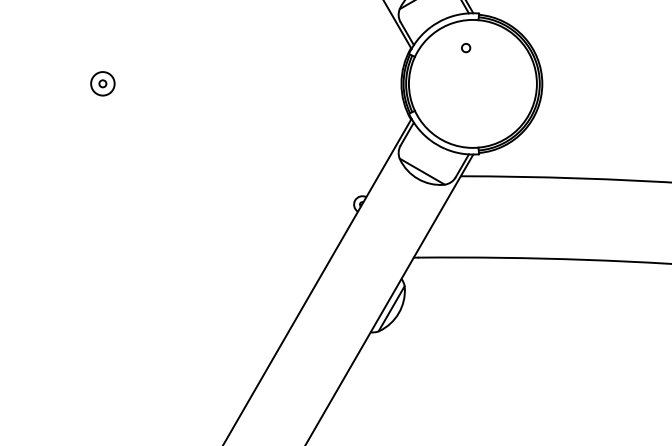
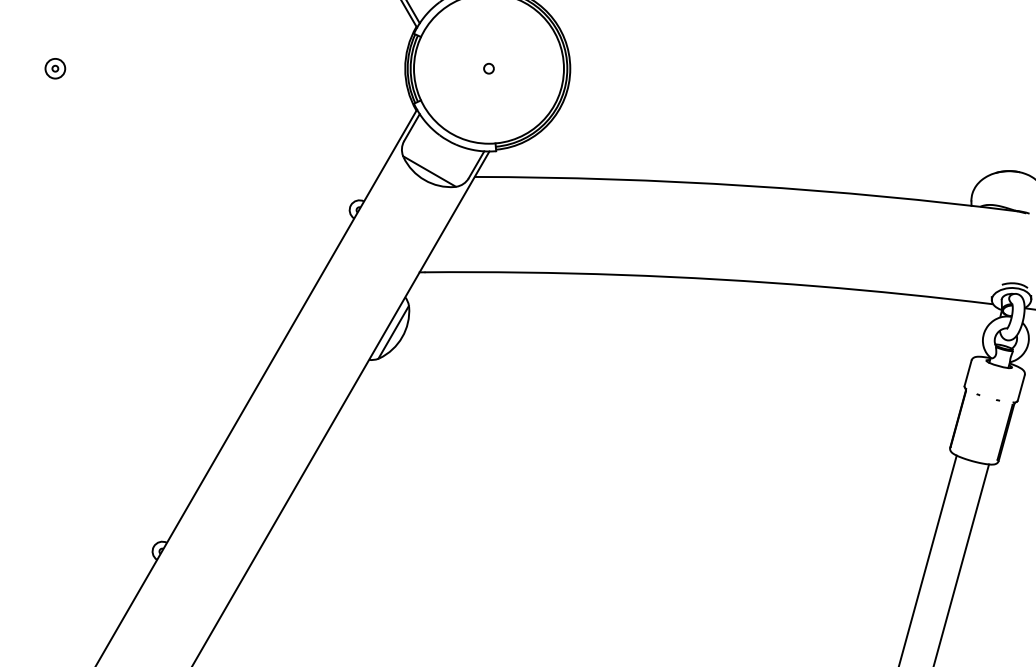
circle: (465, 47) -> (488, 68), moved
part: (103, 83) -> (55, 68), size x0.71

